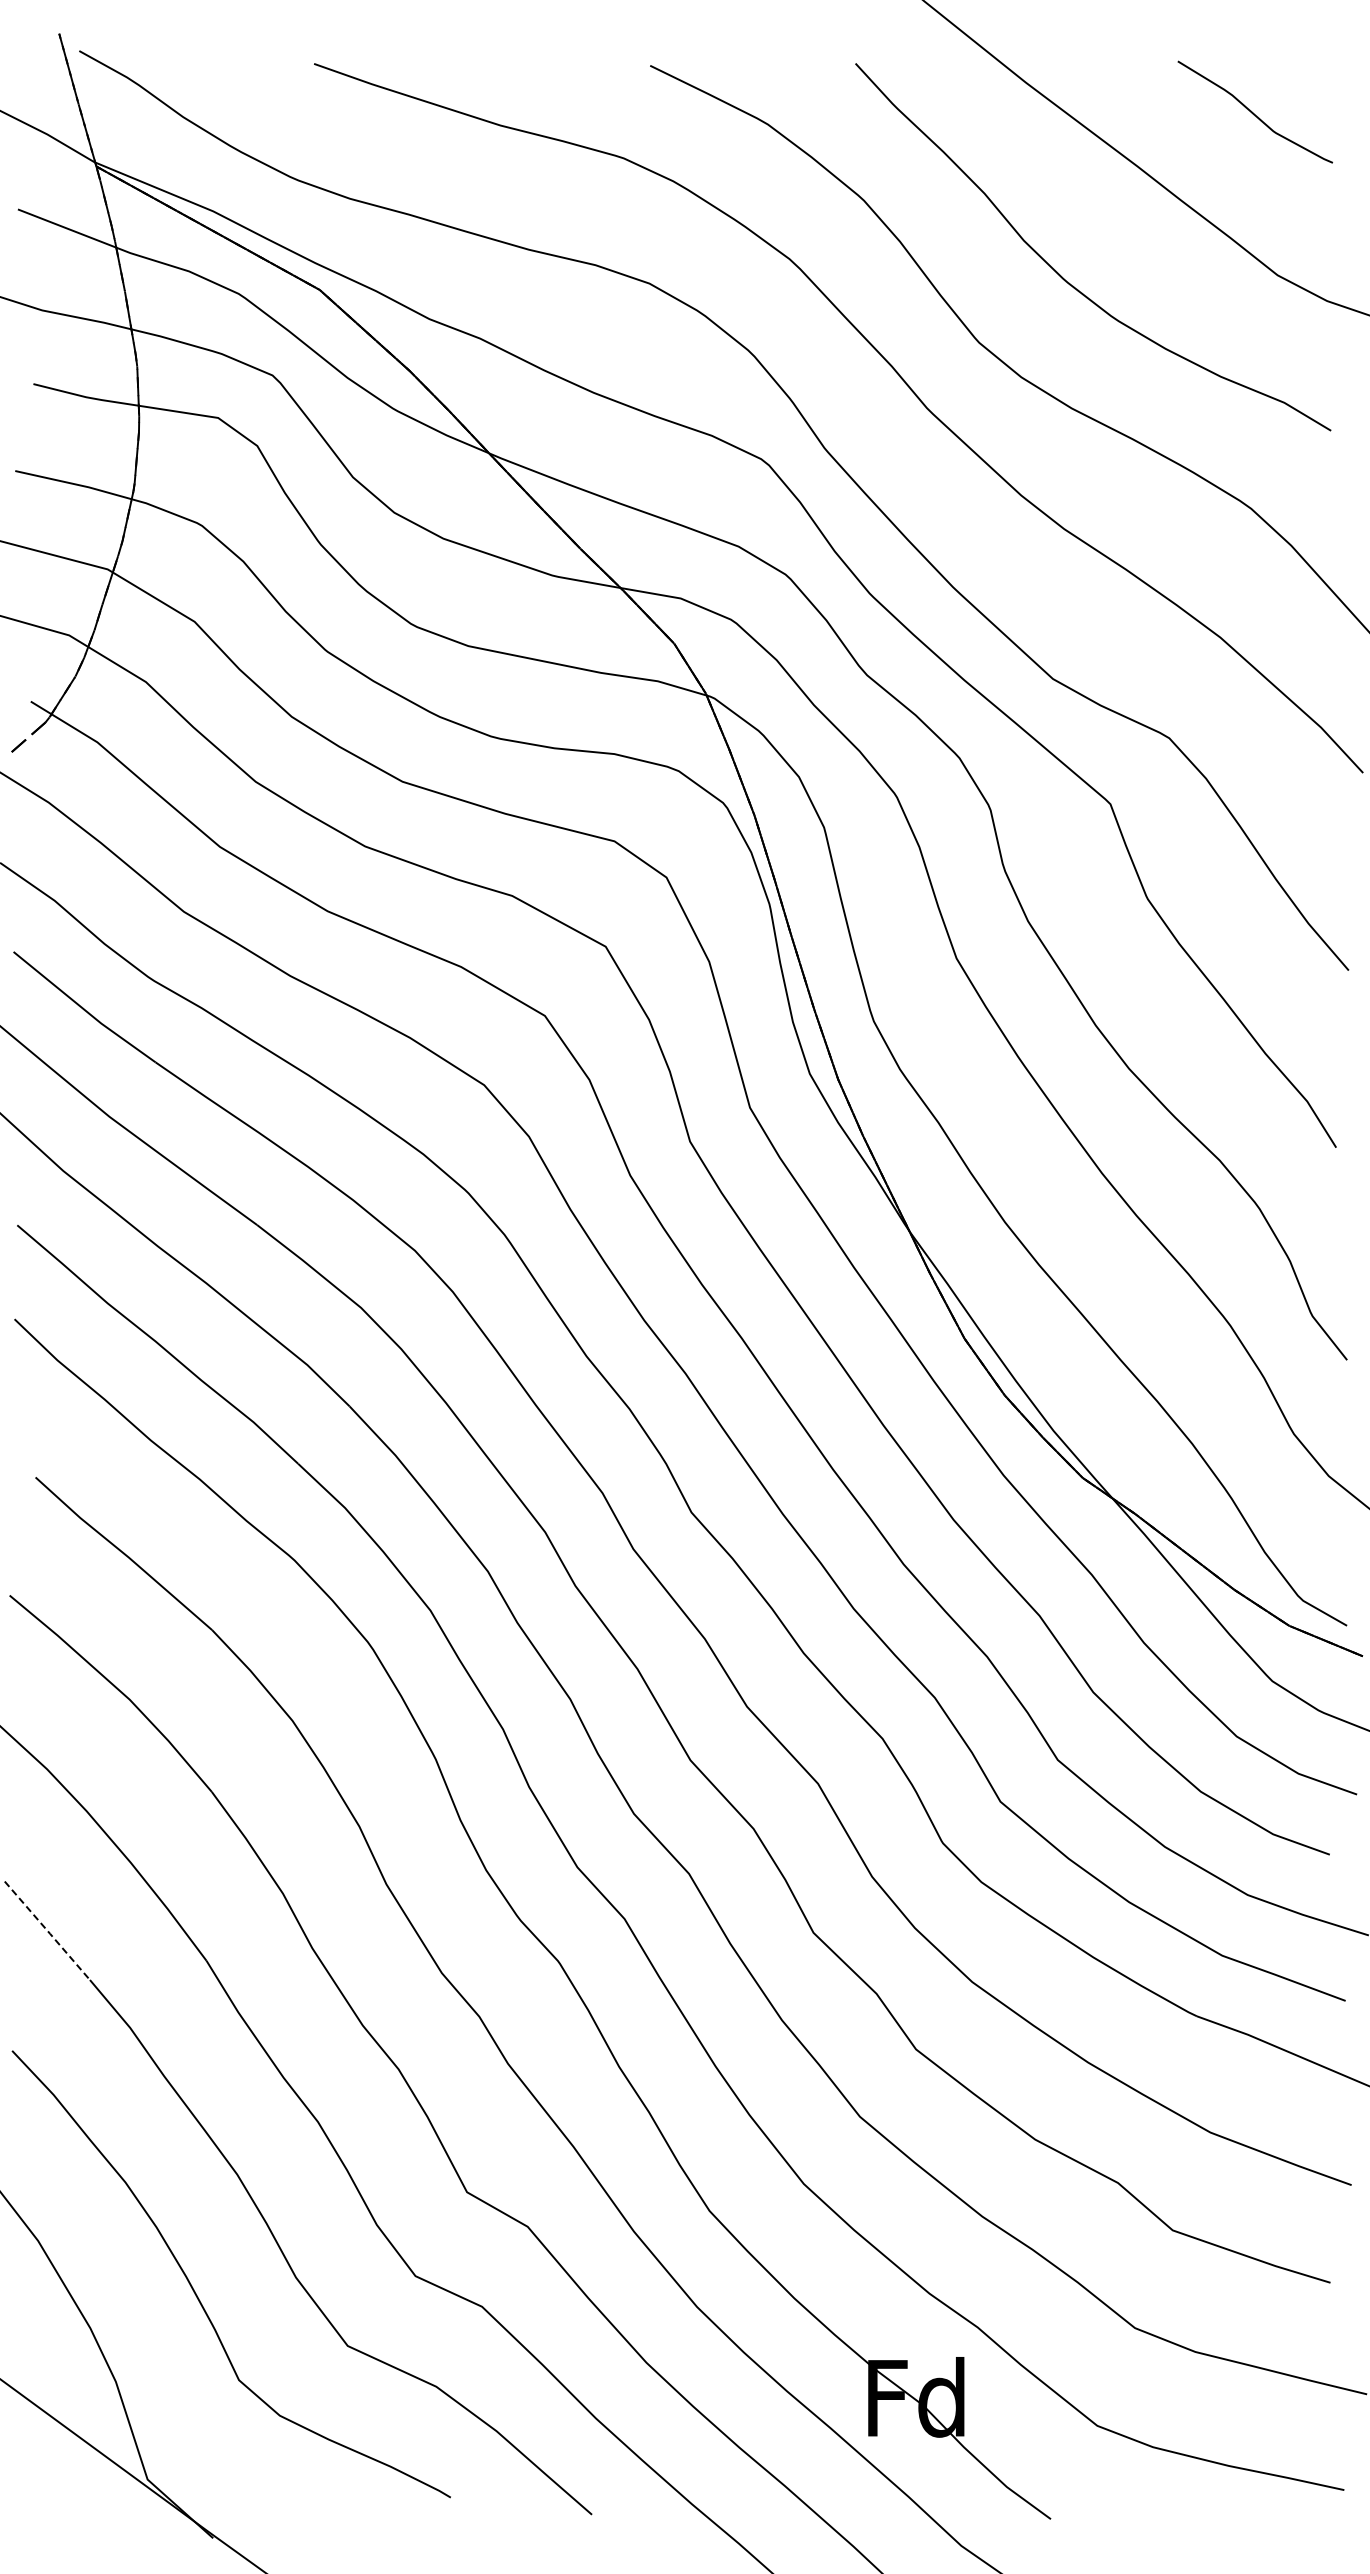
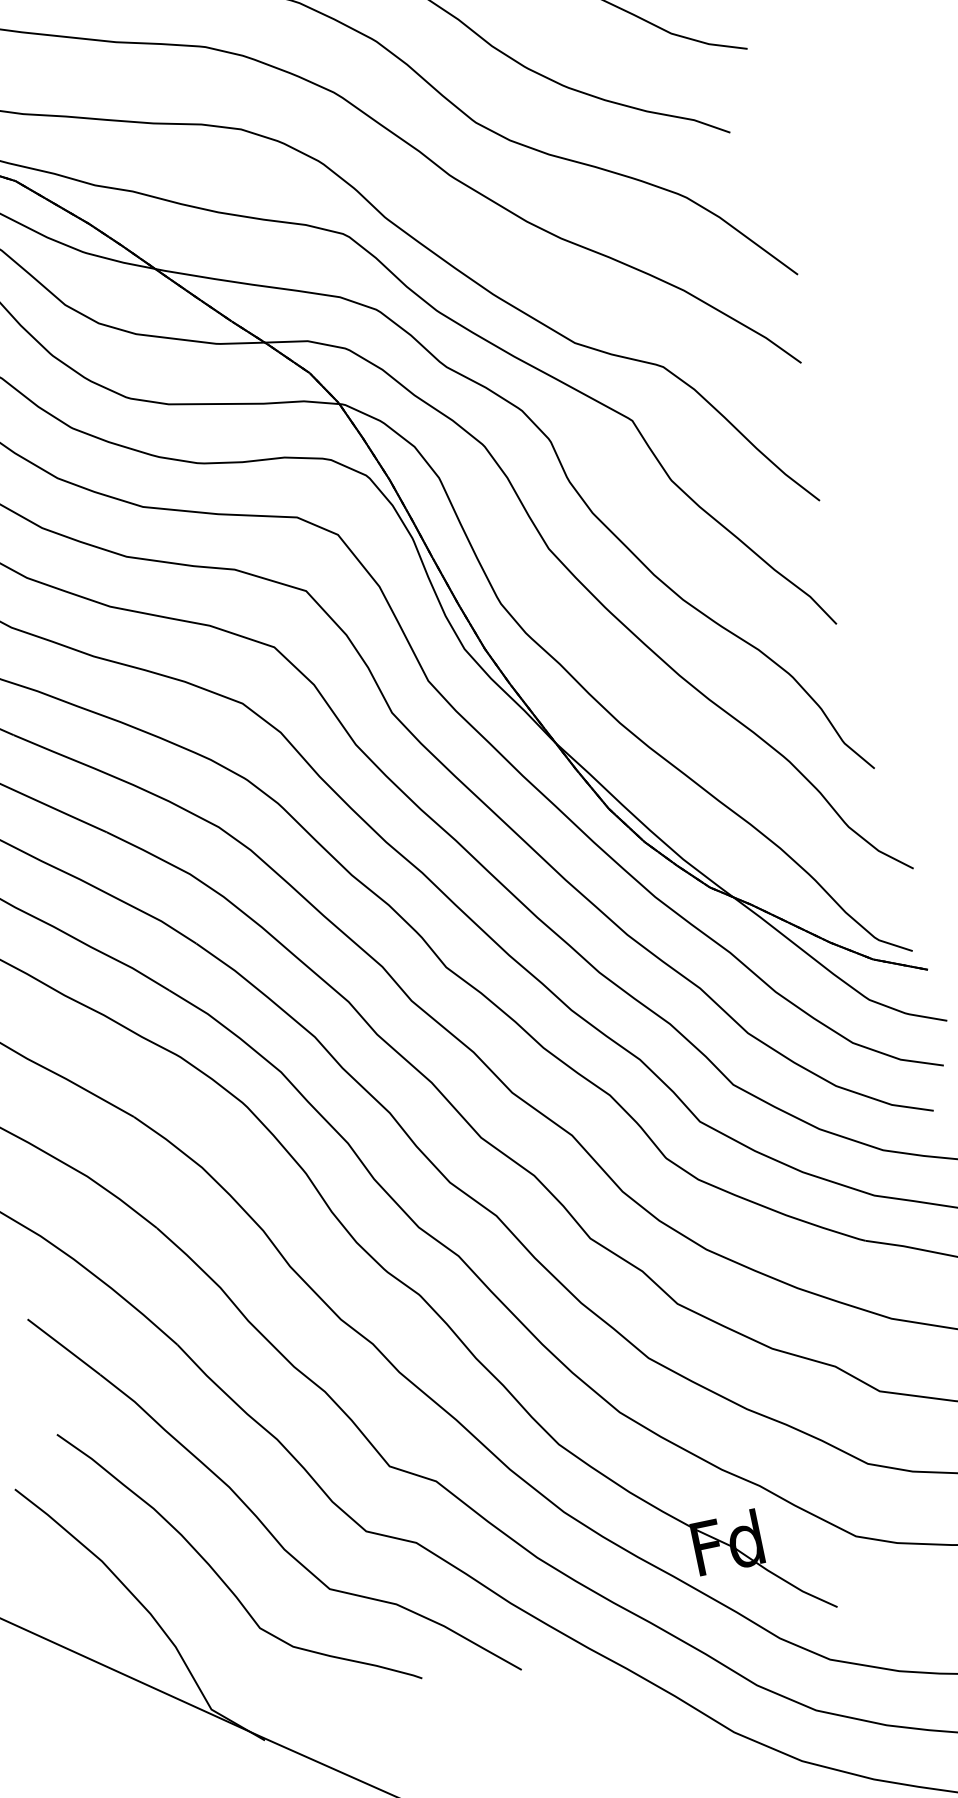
line: (47, 1930) -> (63, 1346), dashed -> solid

